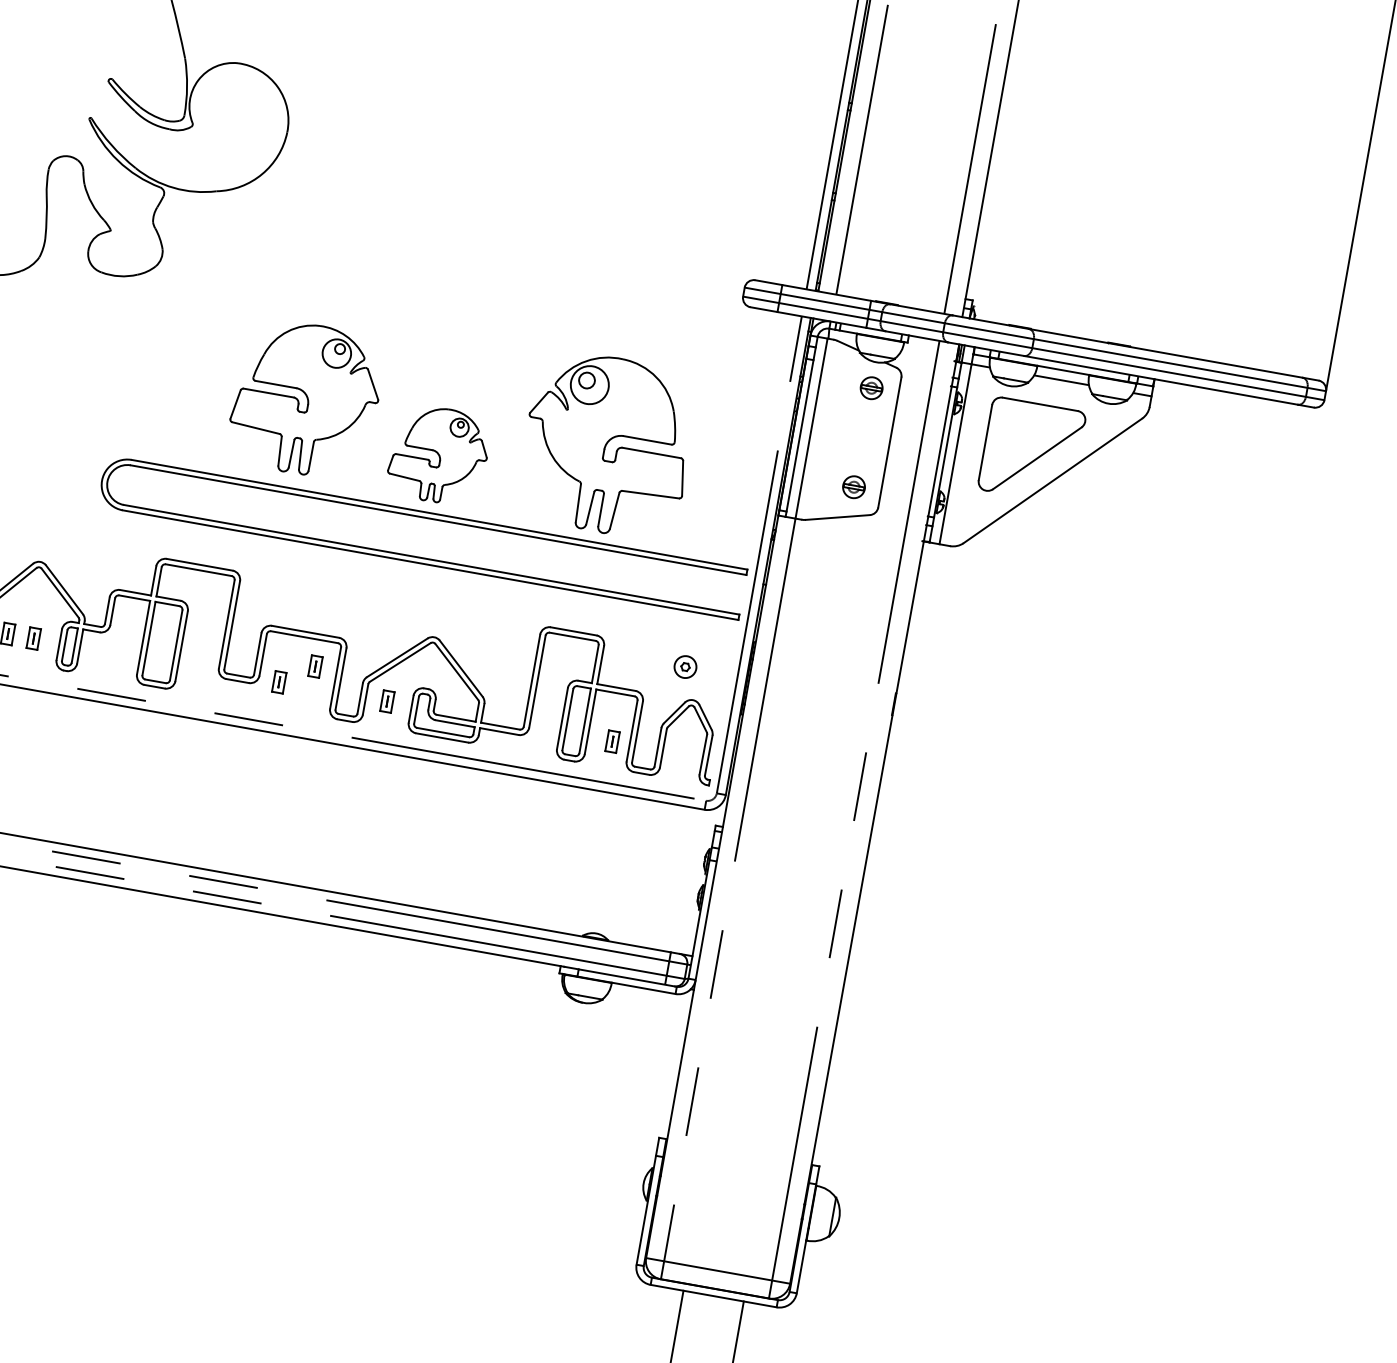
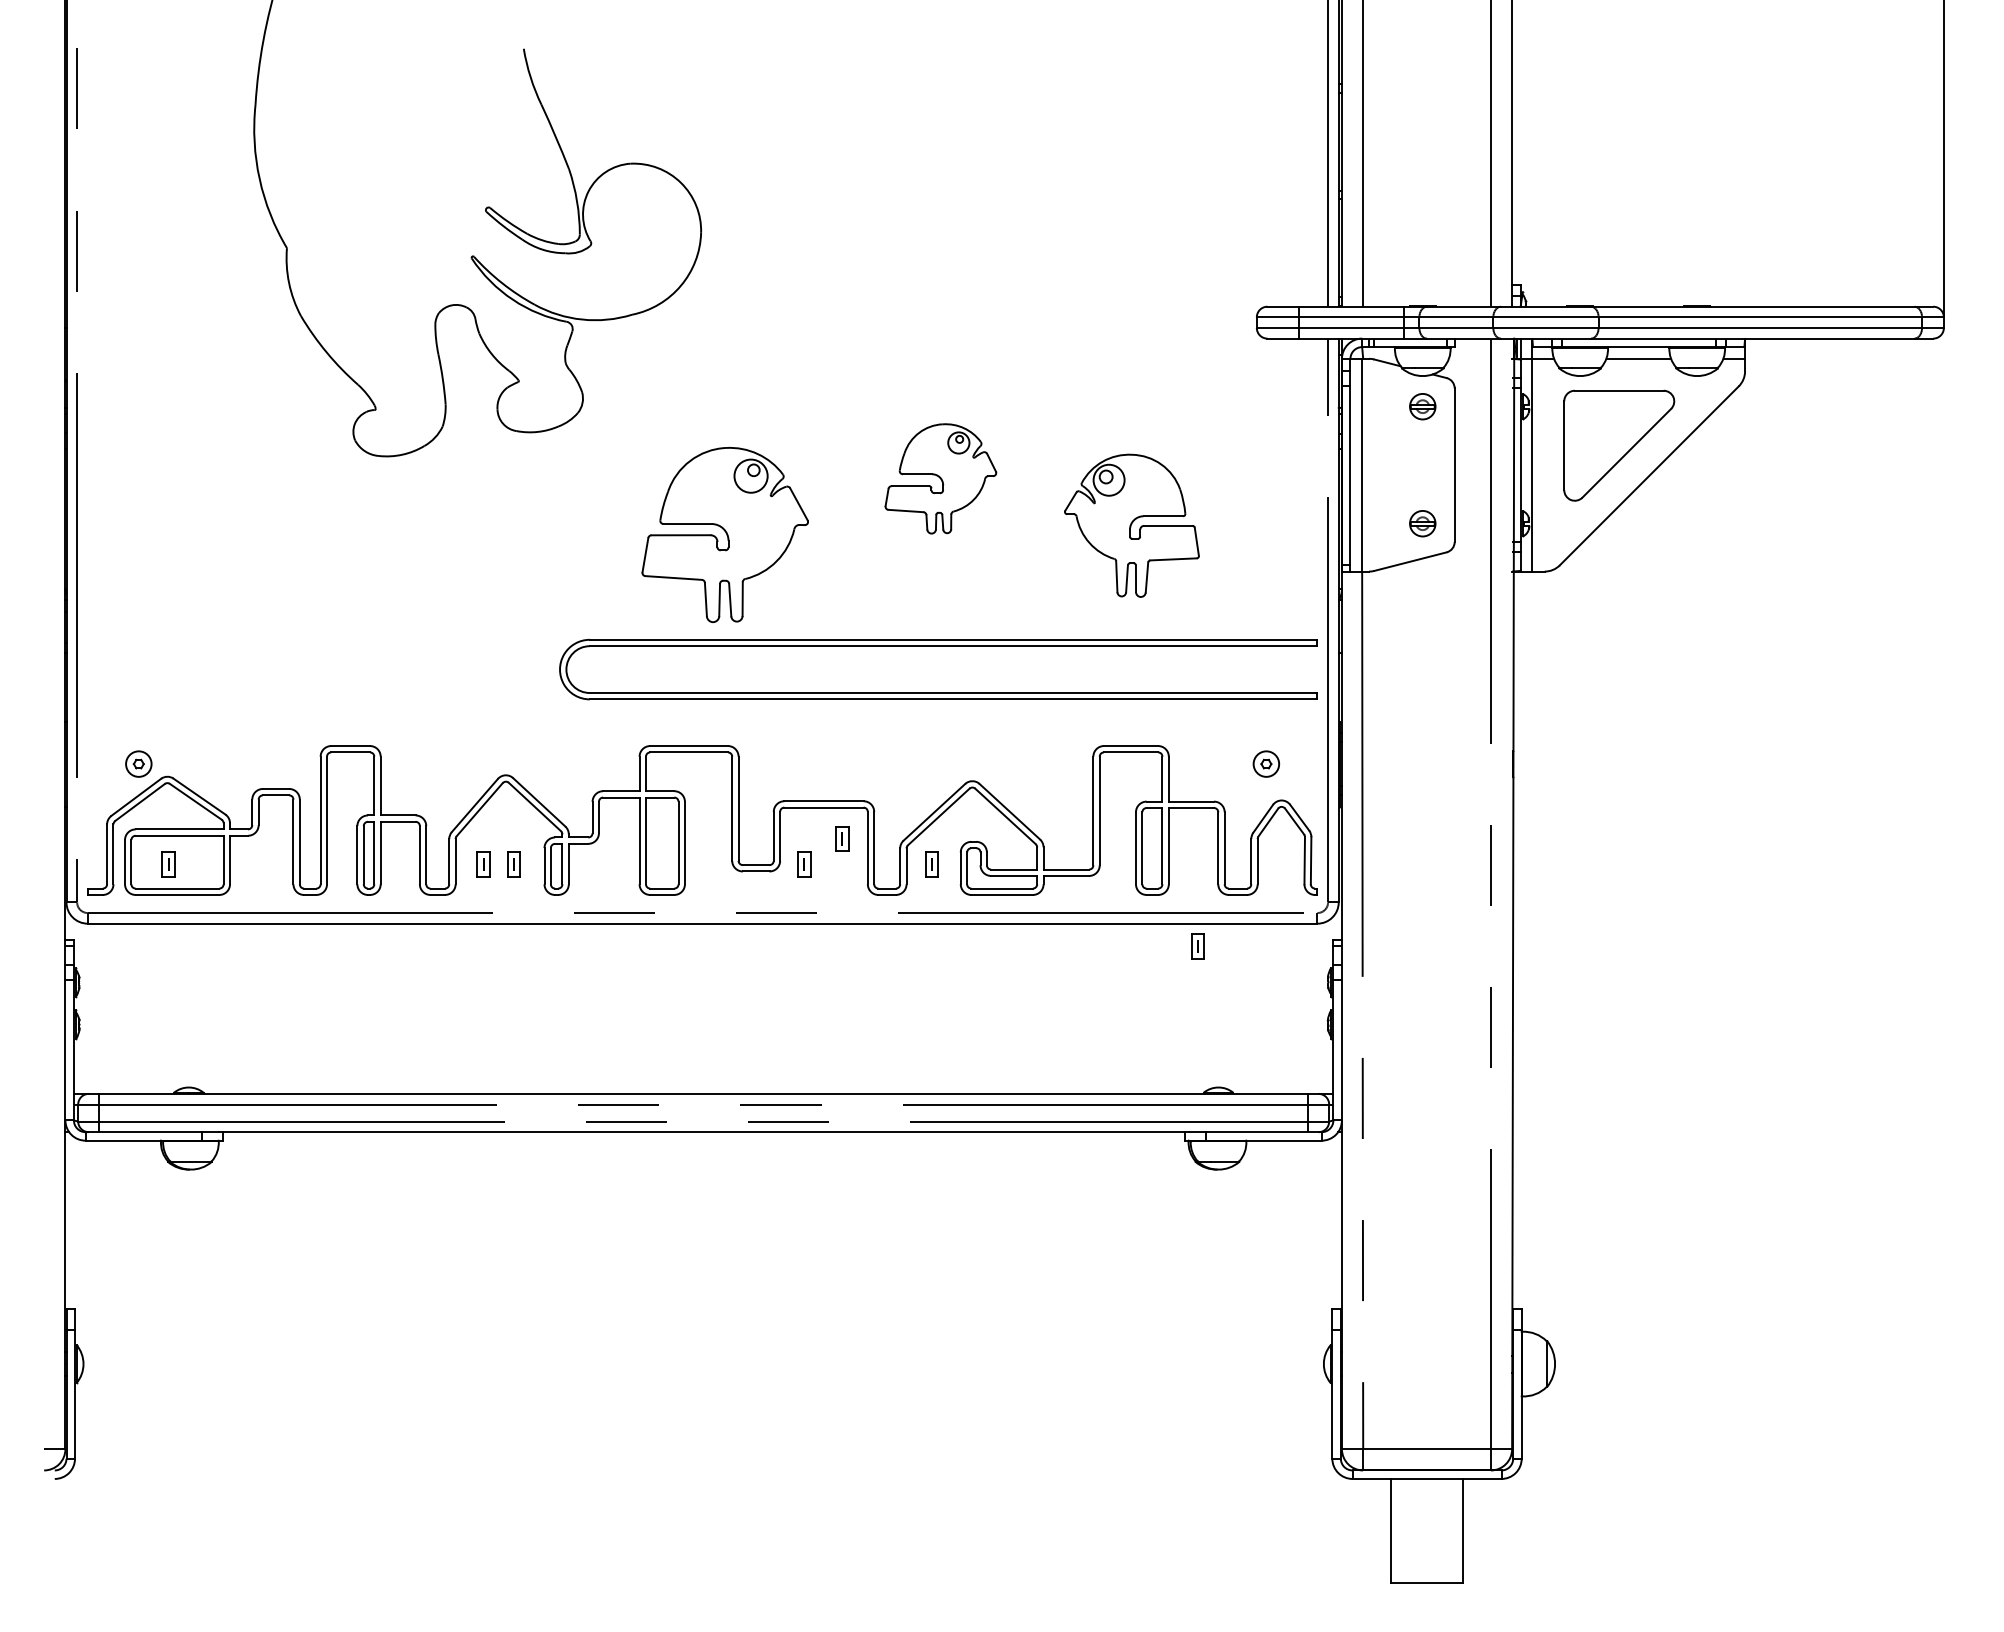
part: (305, 398) -> (724, 534), moved
part: (607, 444) -> (1131, 525), size x0.7
part: (438, 454) -> (940, 478), moved
part: (612, 741) -> (1197, 946), moved

